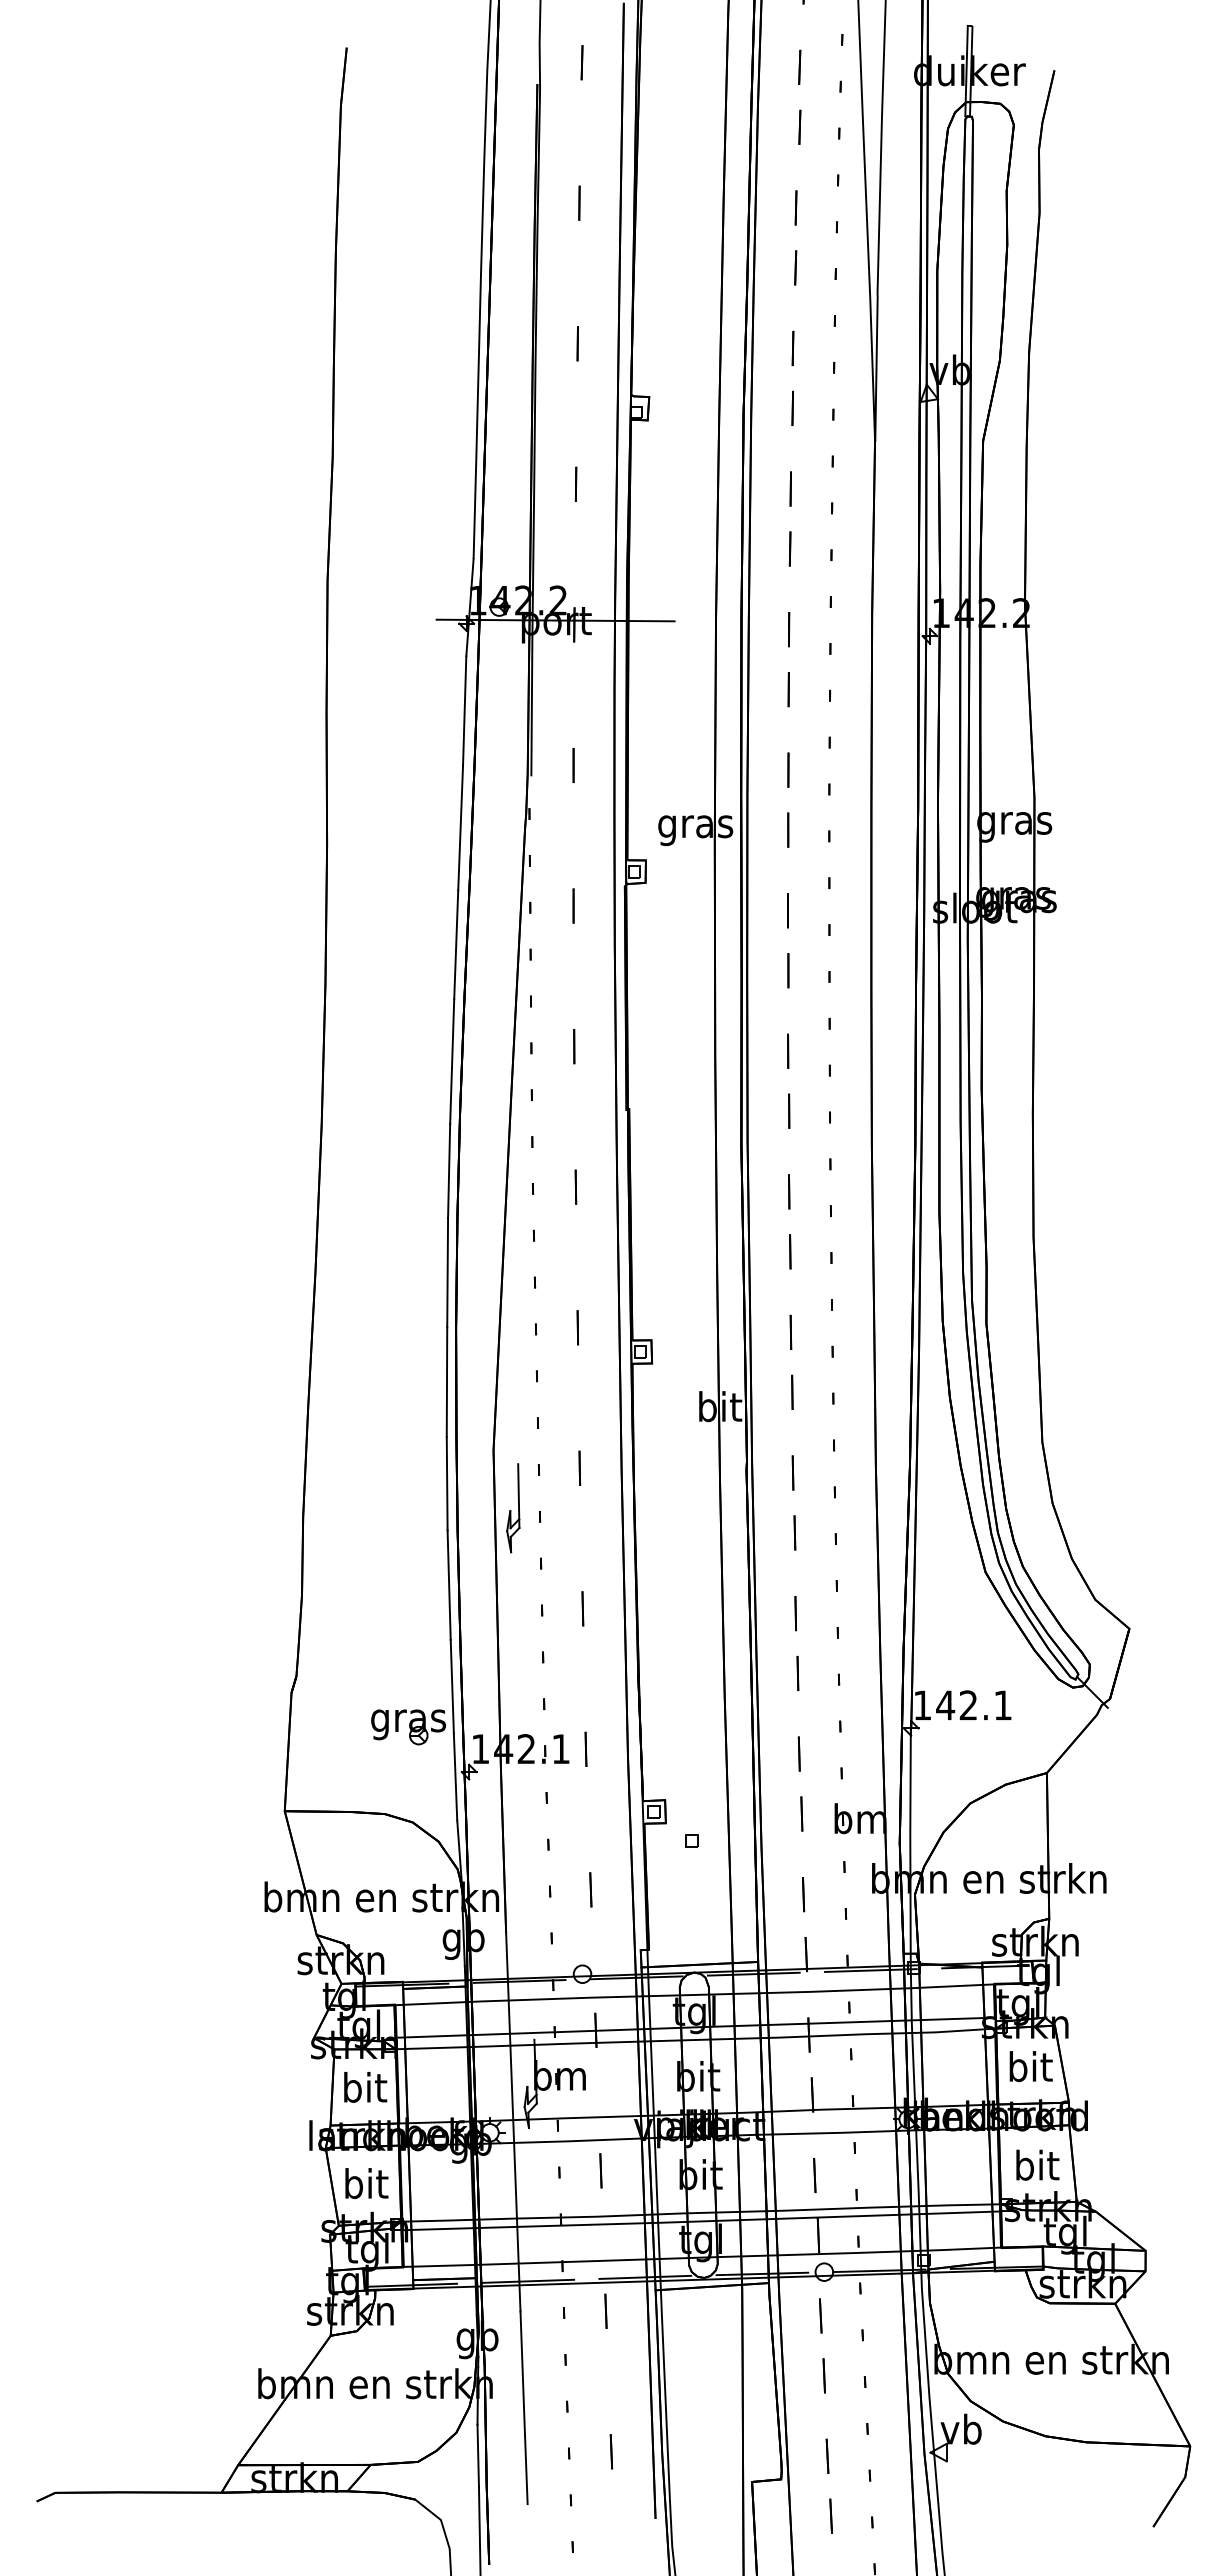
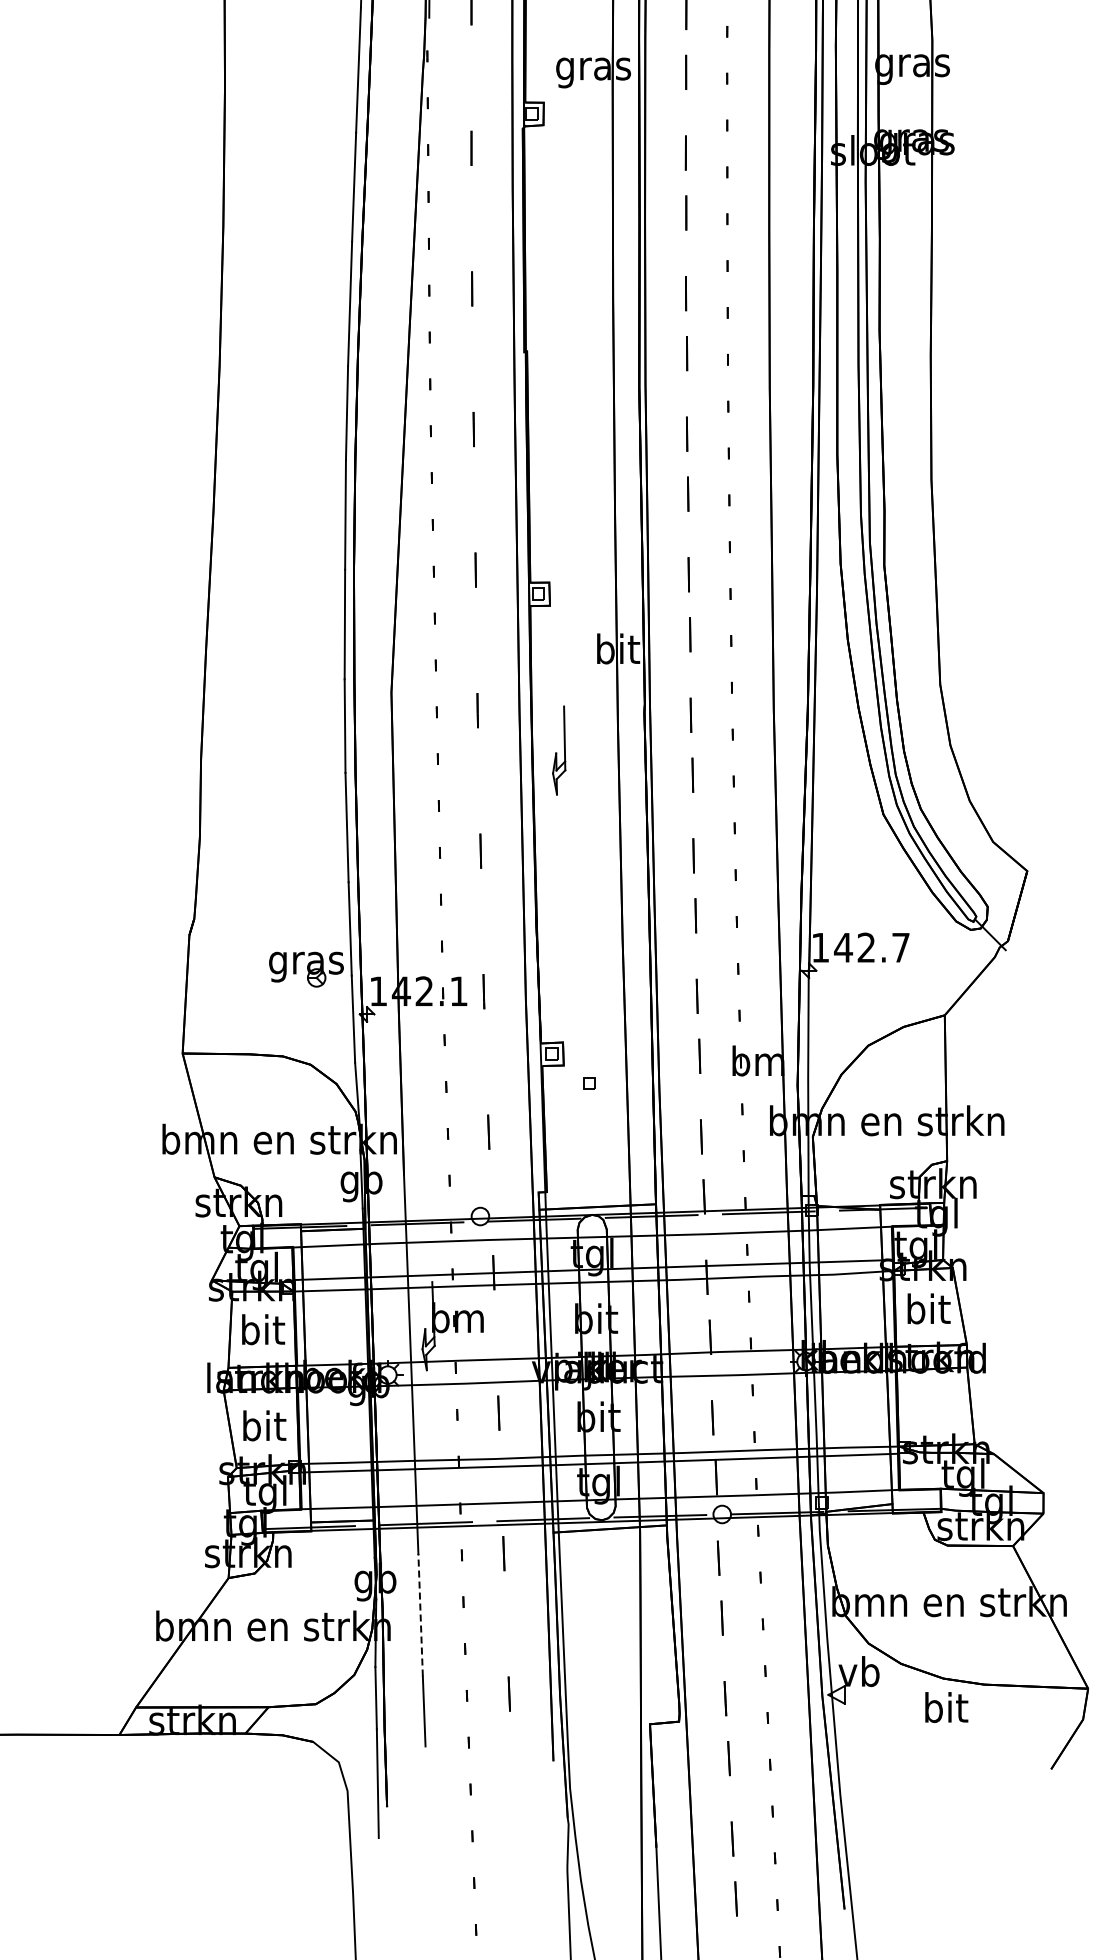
part: (513, 1508) -> (559, 750), moved
text: (1002, 1705) -> (900, 947), 142.1 -> 142.7
text: (1037, 2164) -> (946, 1706), moved
line: (522, 2372) -> (420, 1614), solid -> dashed

